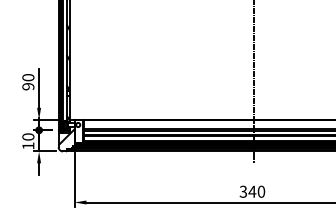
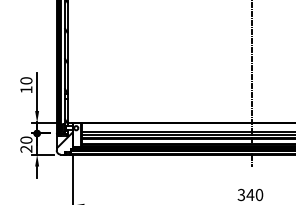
text: (28, 86) -> (26, 89), 90 -> 10
text: (28, 145) -> (26, 148), 10 -> 20

